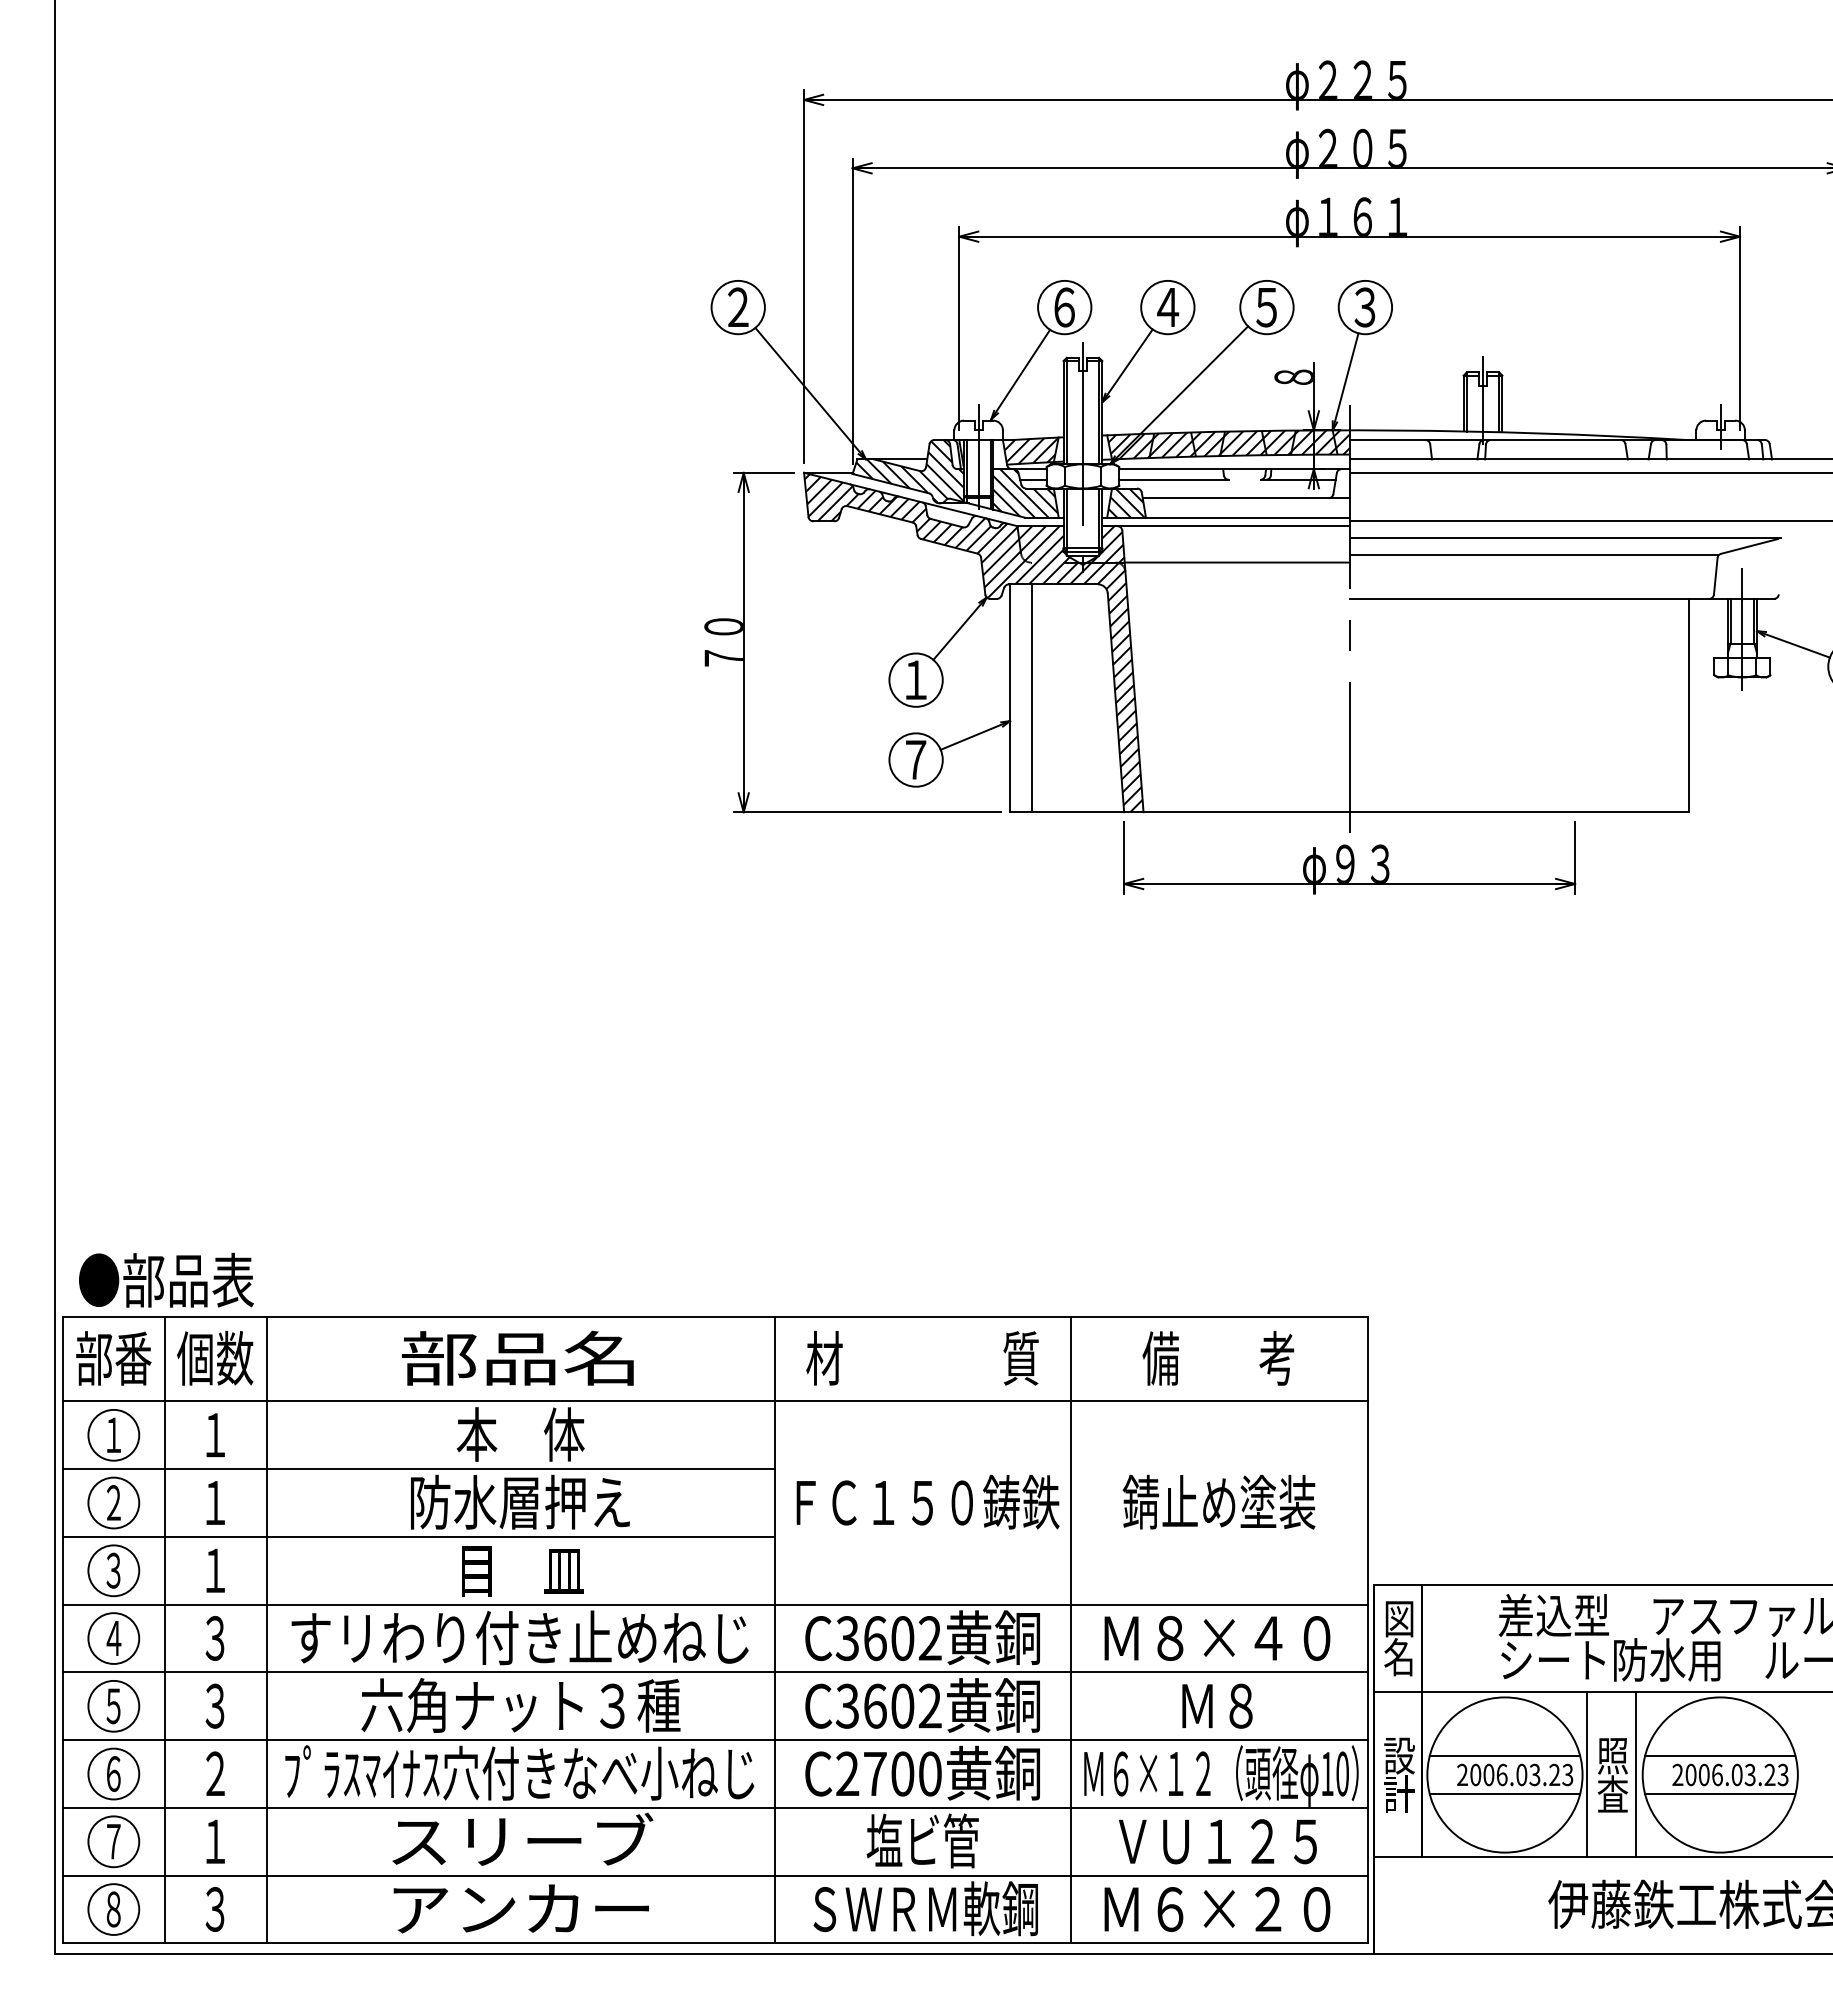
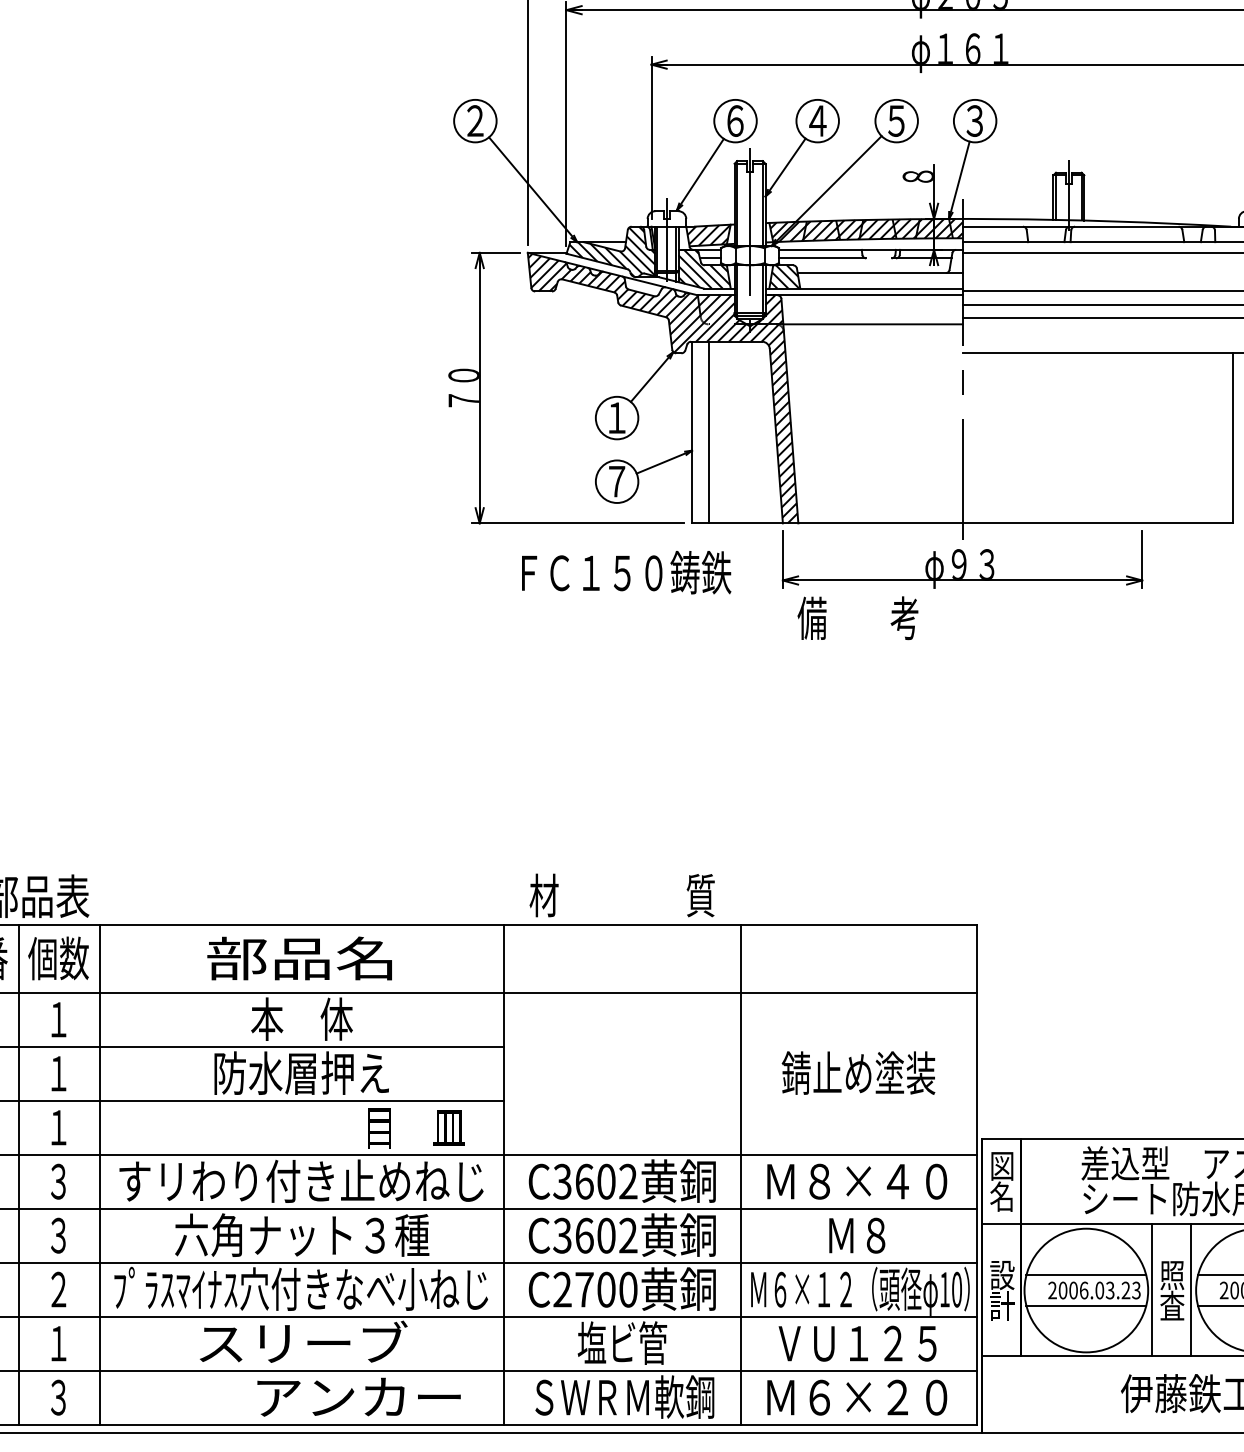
text: (922, 1358) -> (622, 895), moved
text: (1218, 1358) -> (858, 618), moved
text: (927, 1501) -> (626, 572), moved
text: (522, 1571) -> (415, 1128), moved
text: (520, 1908) -> (358, 1396), moved

